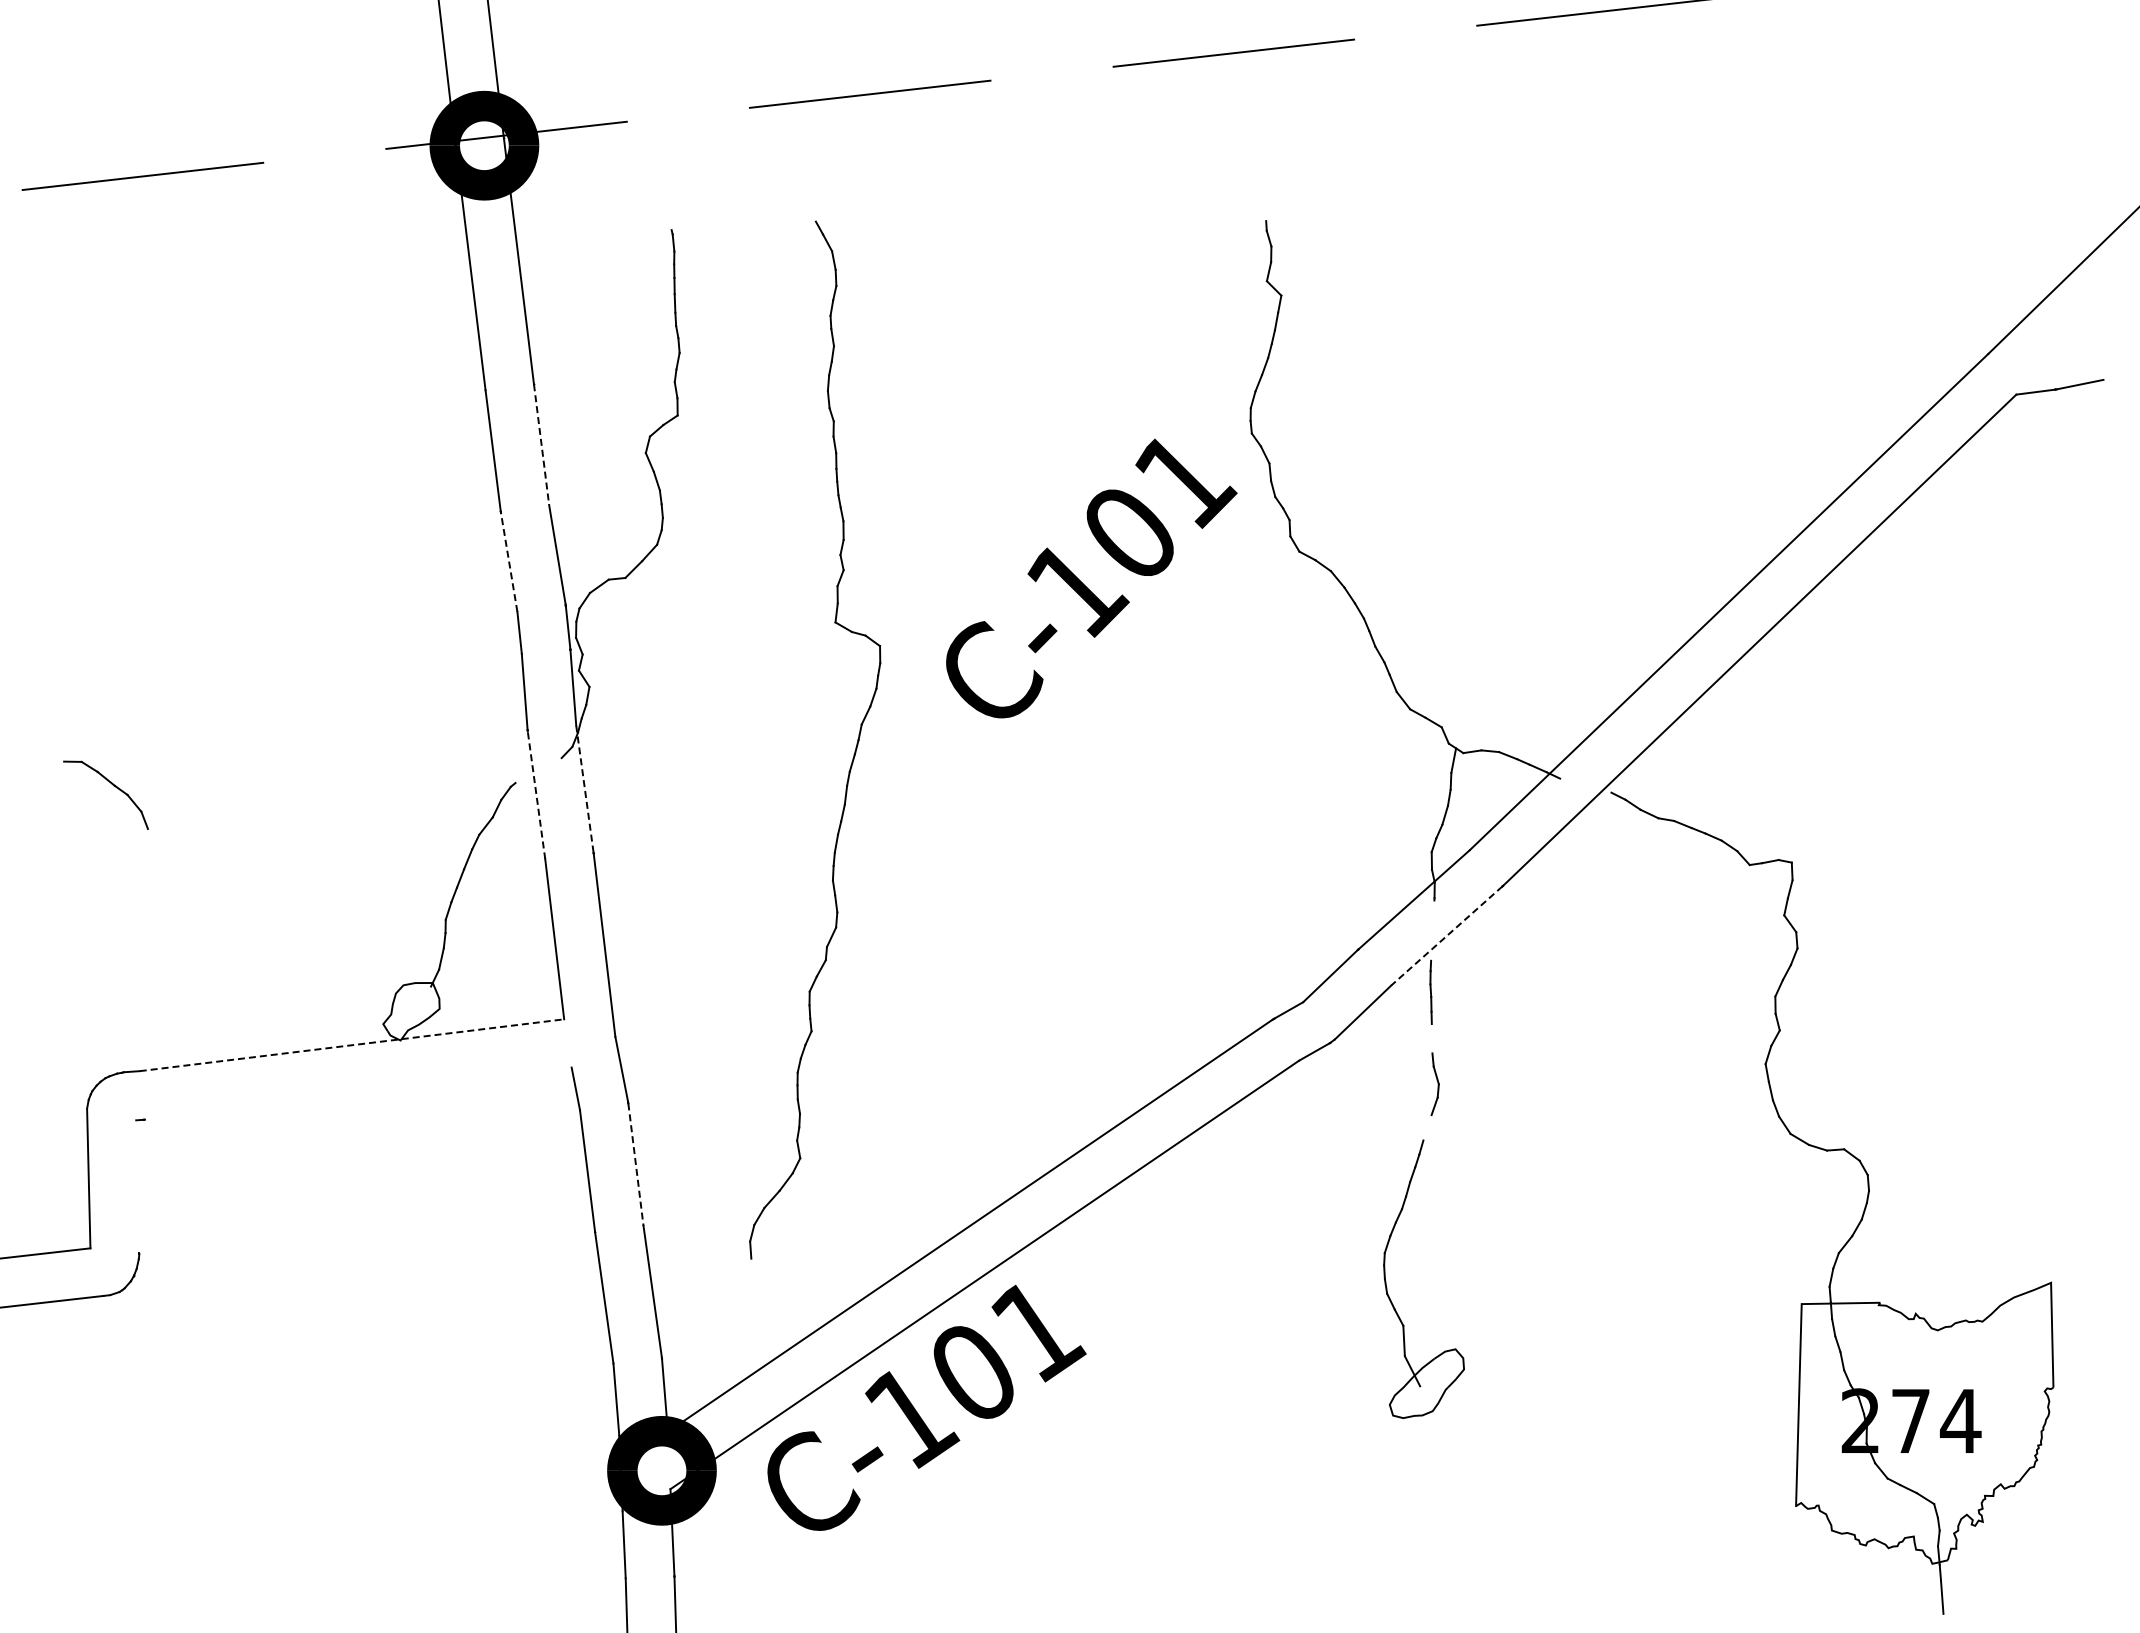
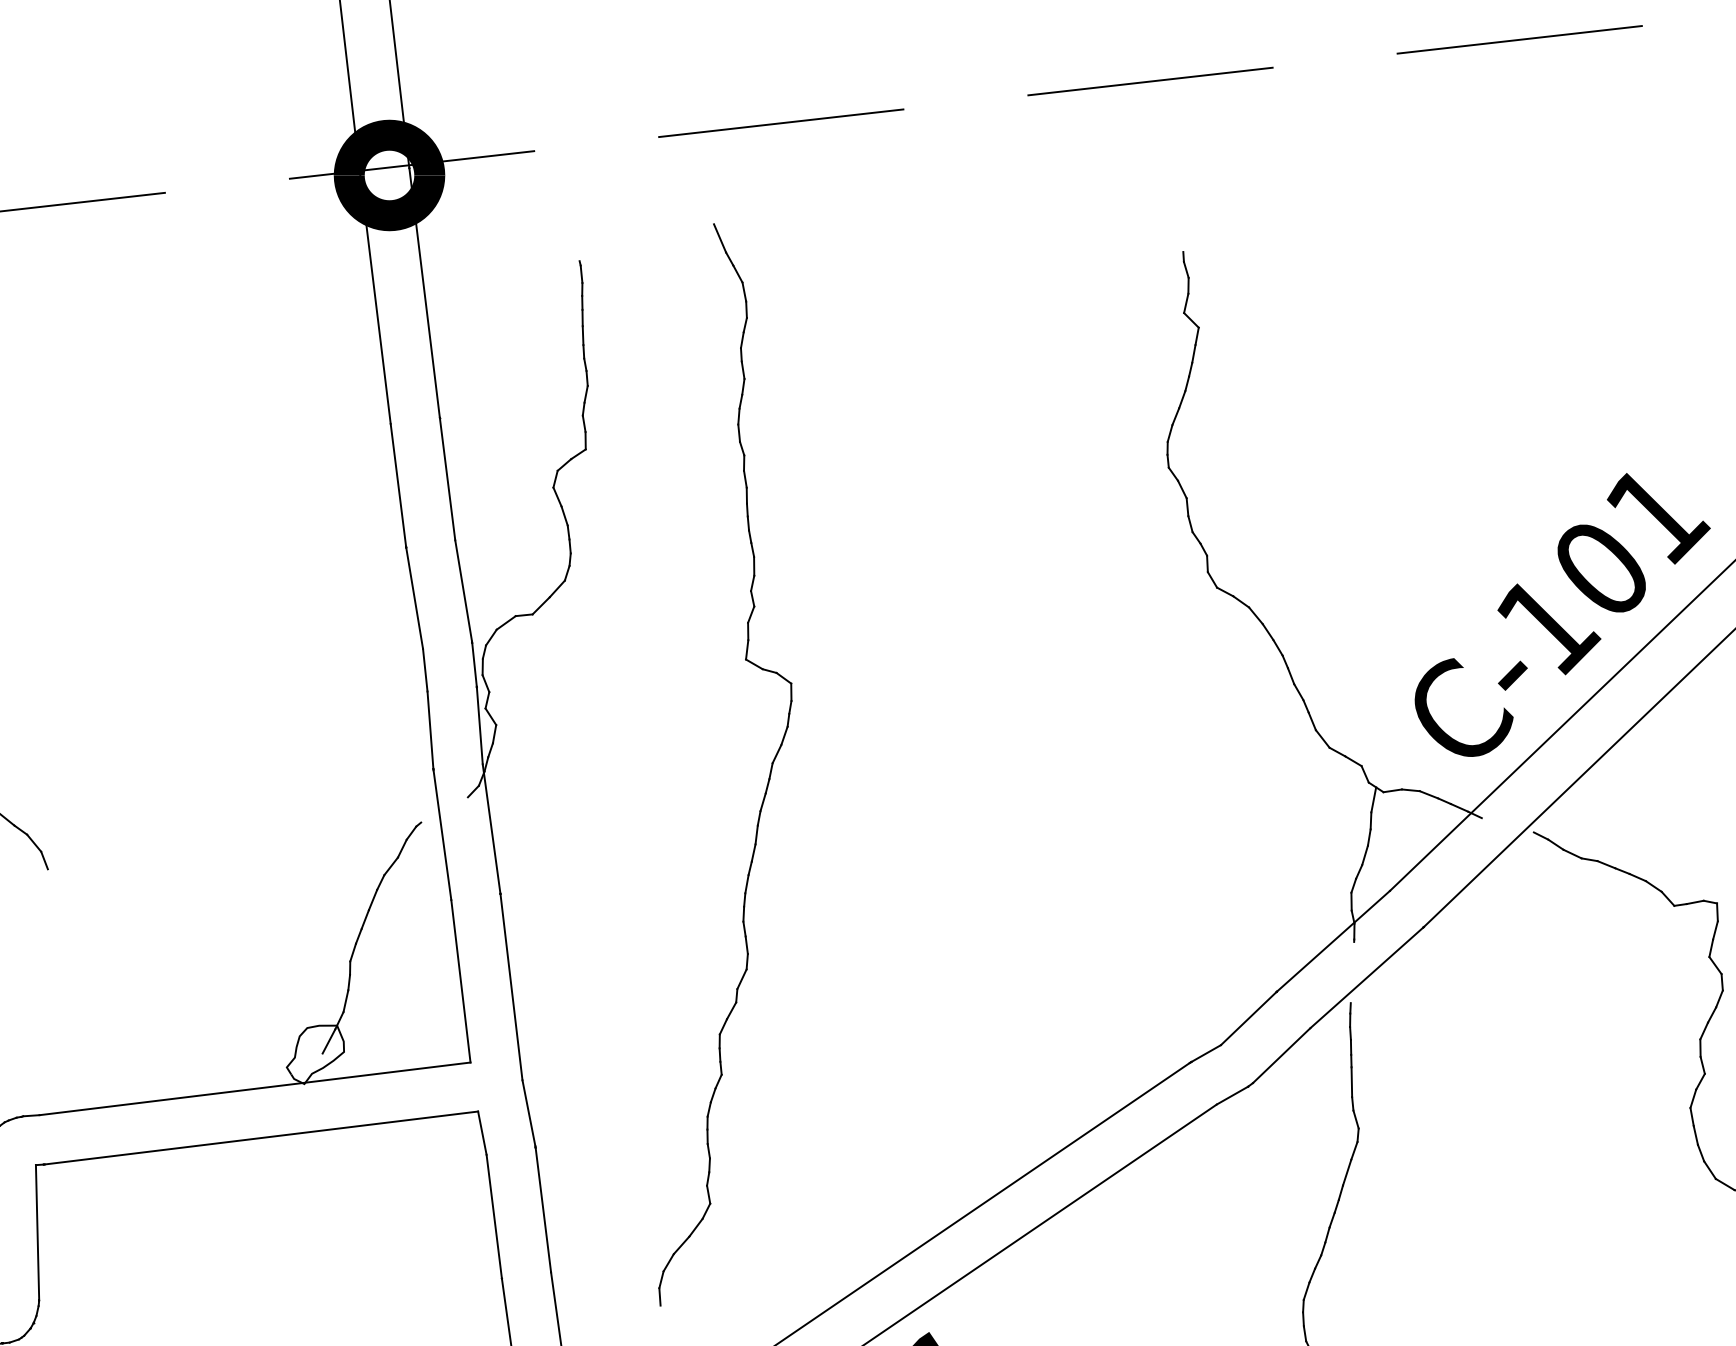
line: (809, 207) -> (719, 238), added
line: (541, 444) -> (447, 478), dashed -> solid
line: (509, 561) -> (414, 597), dashed -> solid
text: (1091, 578) -> (1562, 614), moved
line: (585, 789) -> (492, 829), dashed -> solid
line: (536, 795) -> (442, 835), dashed -> solid
line: (1446, 936) -> (1366, 978), dashed -> solid
line: (424, 998) -> (328, 1041), added
line: (1431, 1038) -> (1351, 1082), added
line: (351, 1045) -> (254, 1089), dashed -> solid
line: (358, 1093) -> (261, 1137), added
line: (1427, 1127) -> (1347, 1172), added
line: (635, 1164) -> (542, 1209), dashed -> solid
line: (137, 1186) -> (37, 1232), added

